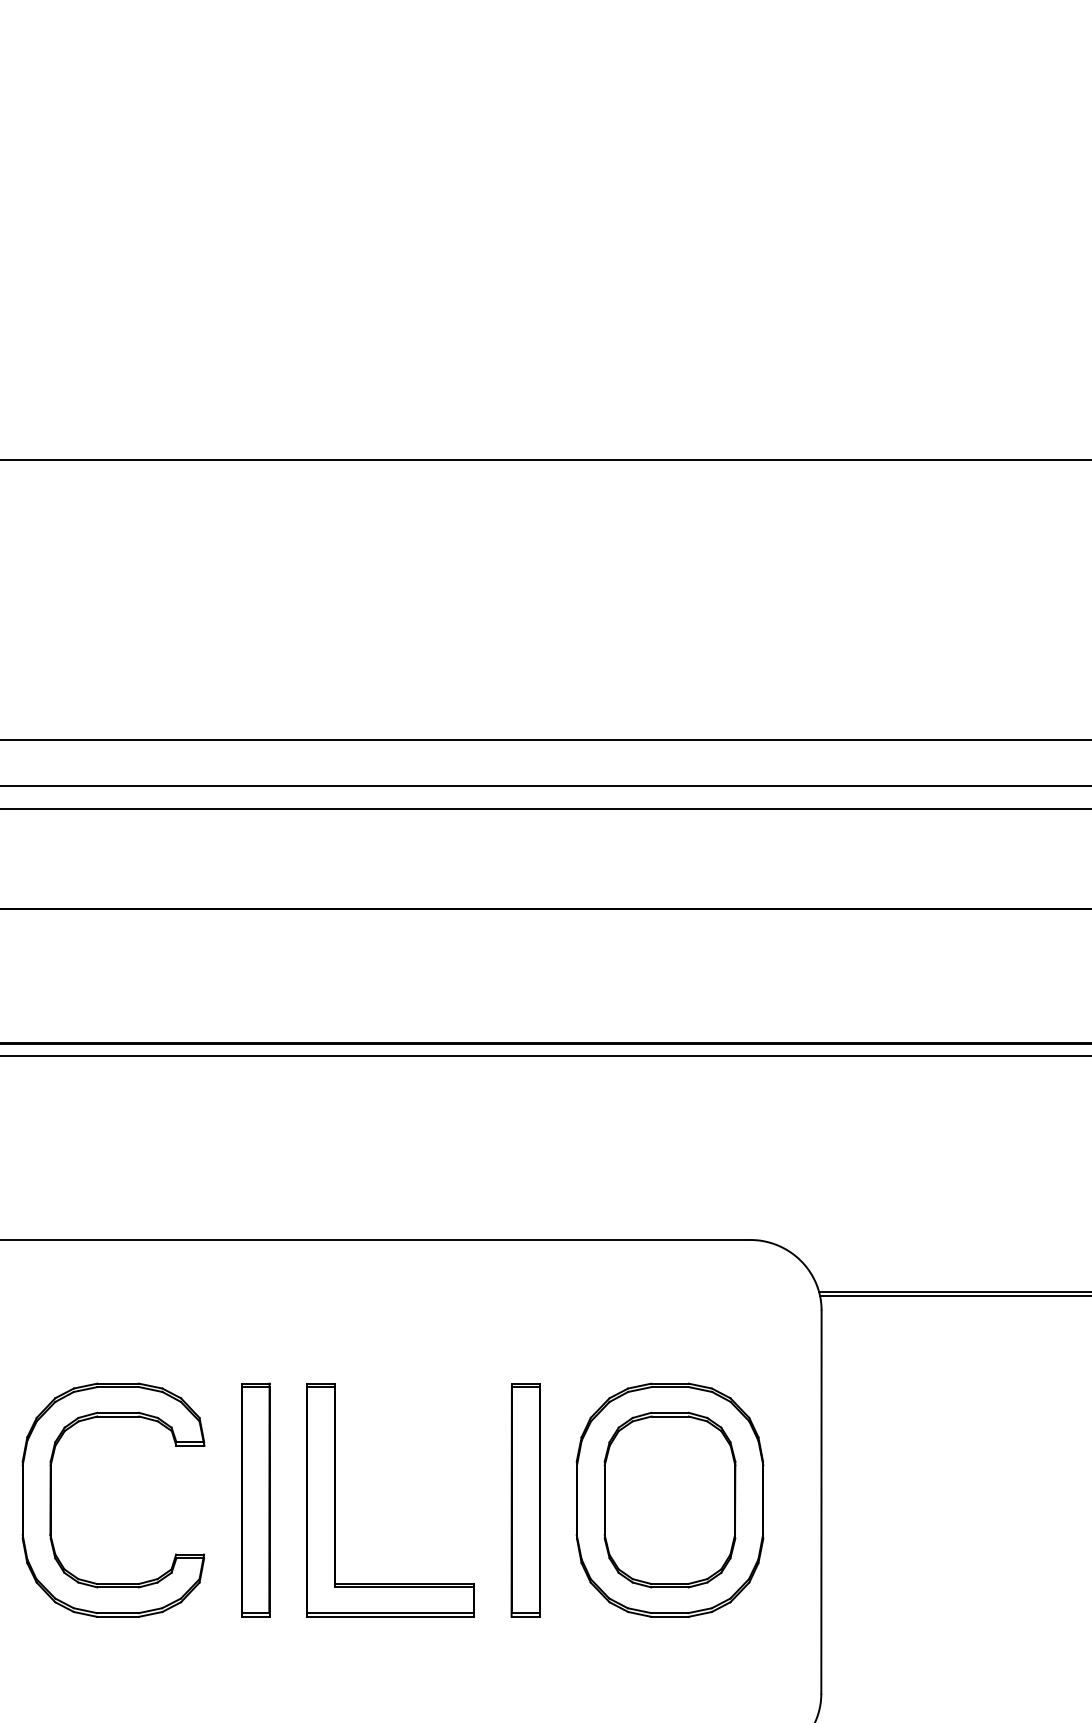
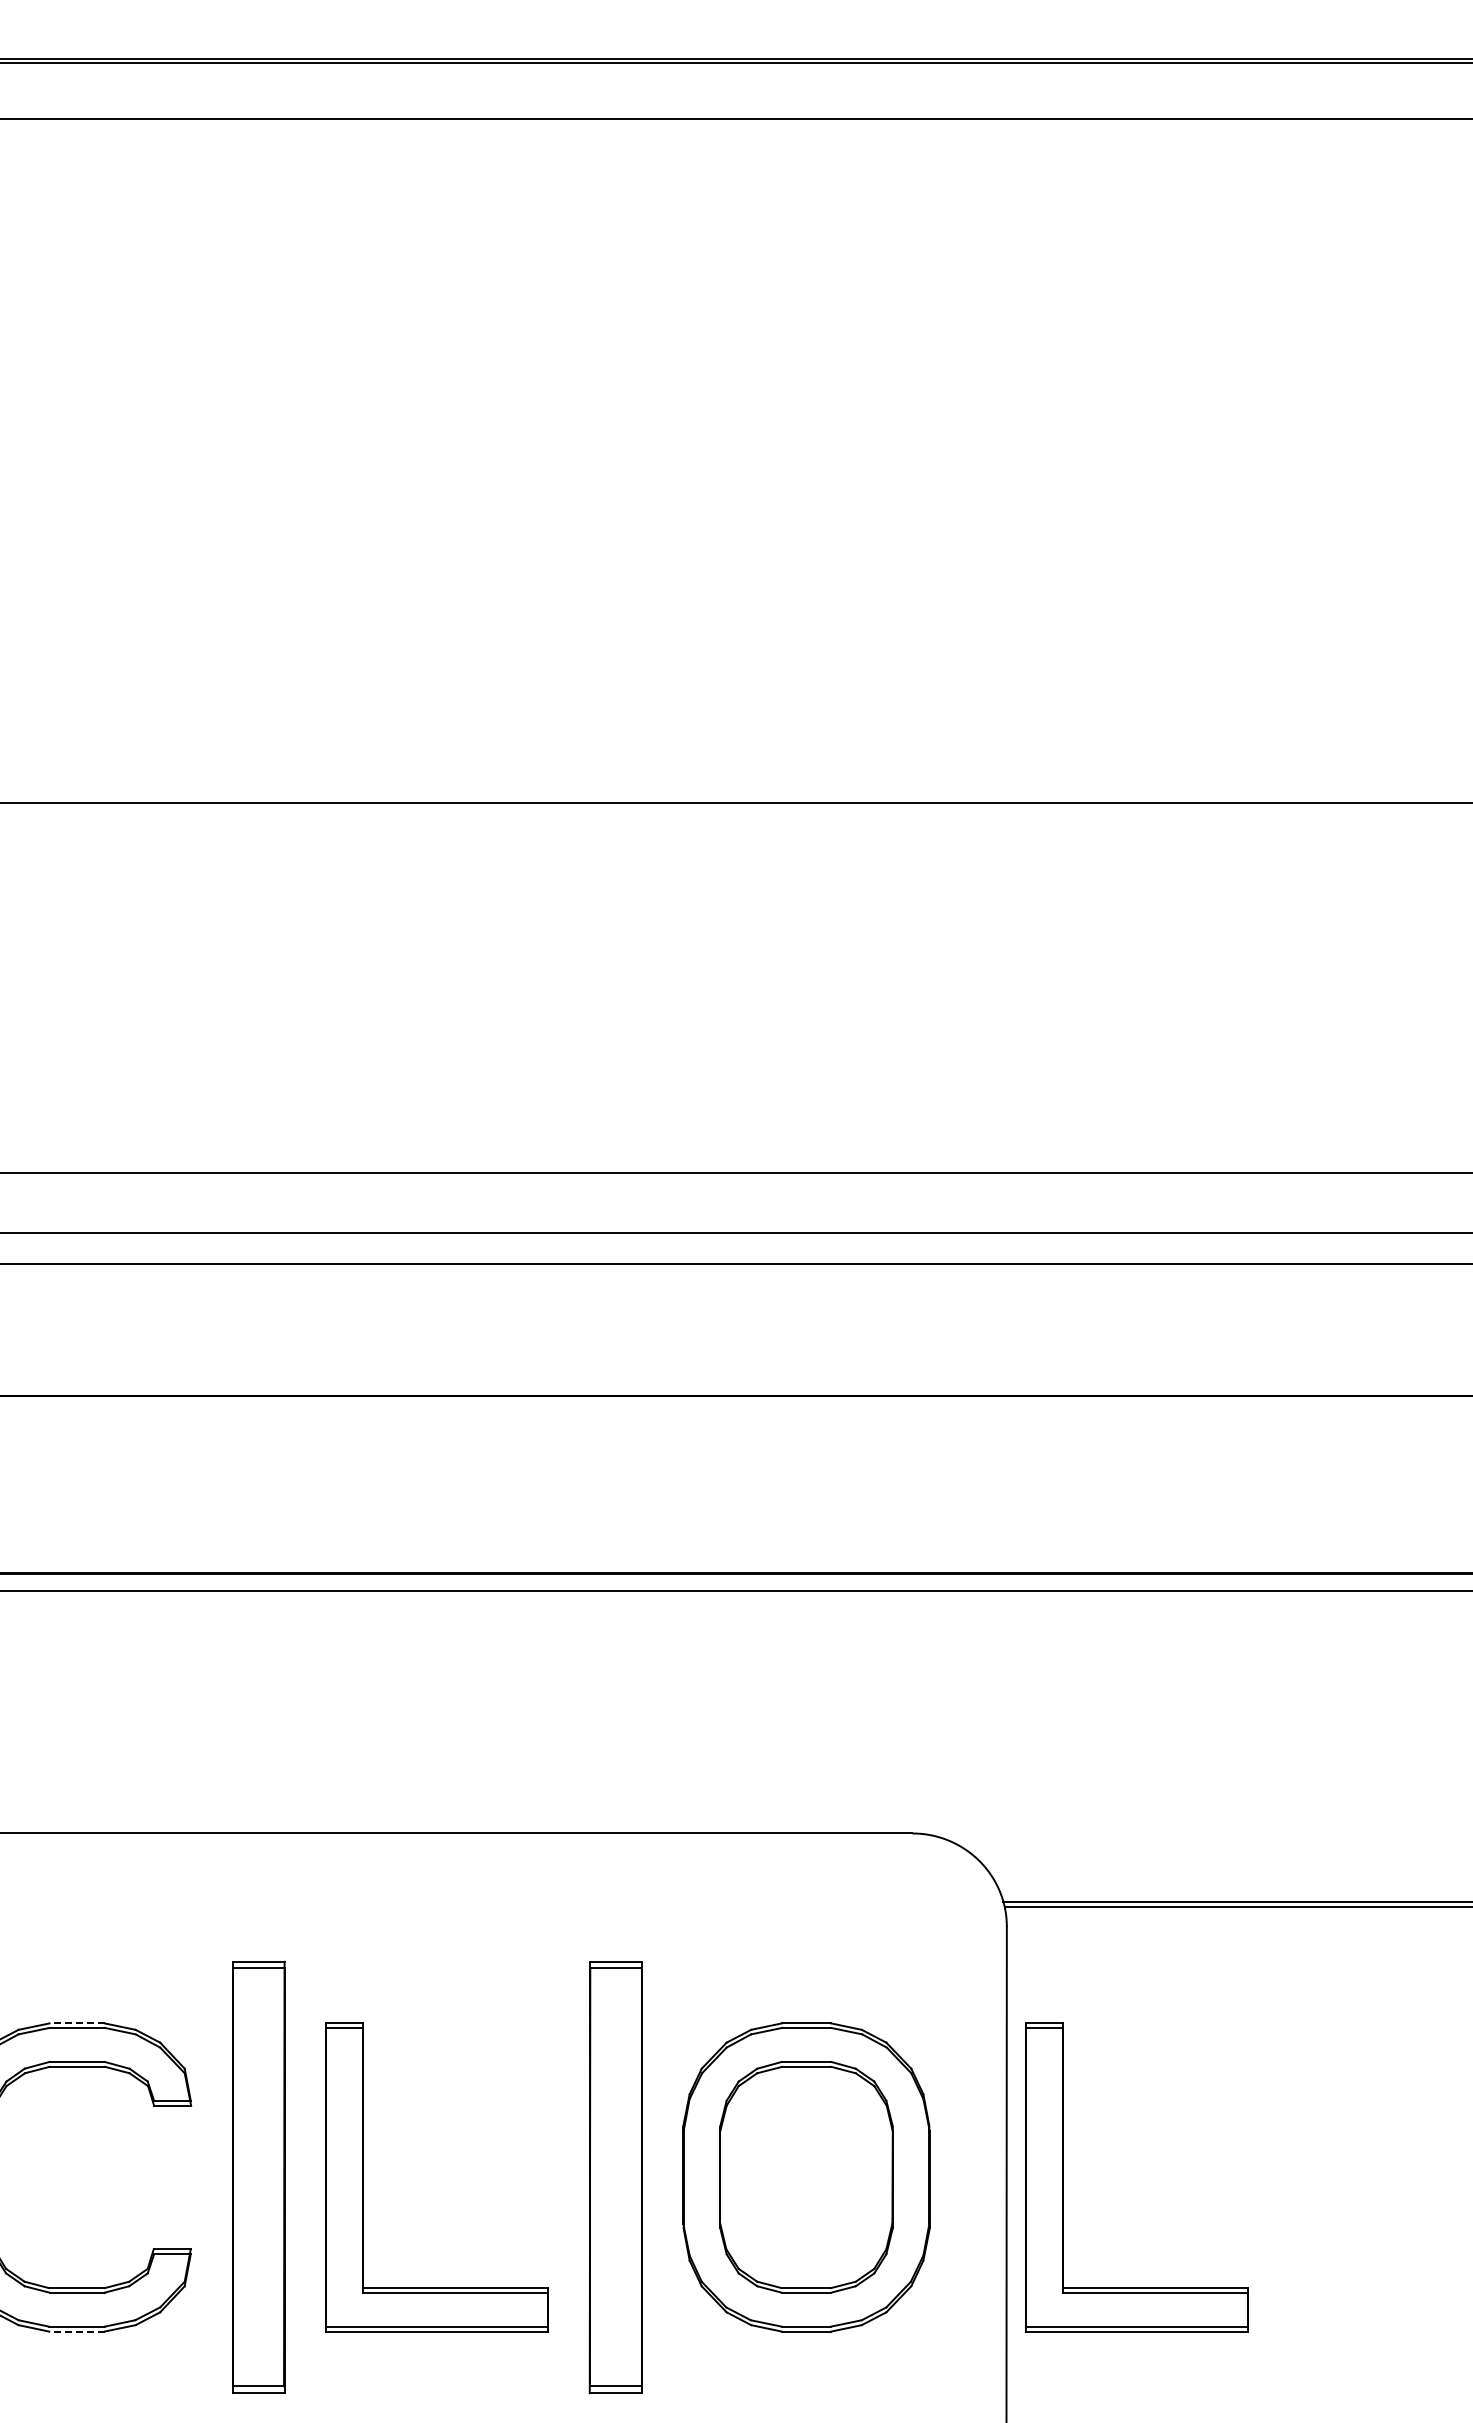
line: (118, 1383) -> (77, 2023), solid -> dashed
part: (255, 1500) -> (258, 2177), size x1.4
part: (525, 1500) -> (615, 2177), size x1.4
part: (864, 1500) -> (1063, 2177), added
line: (117, 1616) -> (76, 2331), solid -> dashed

